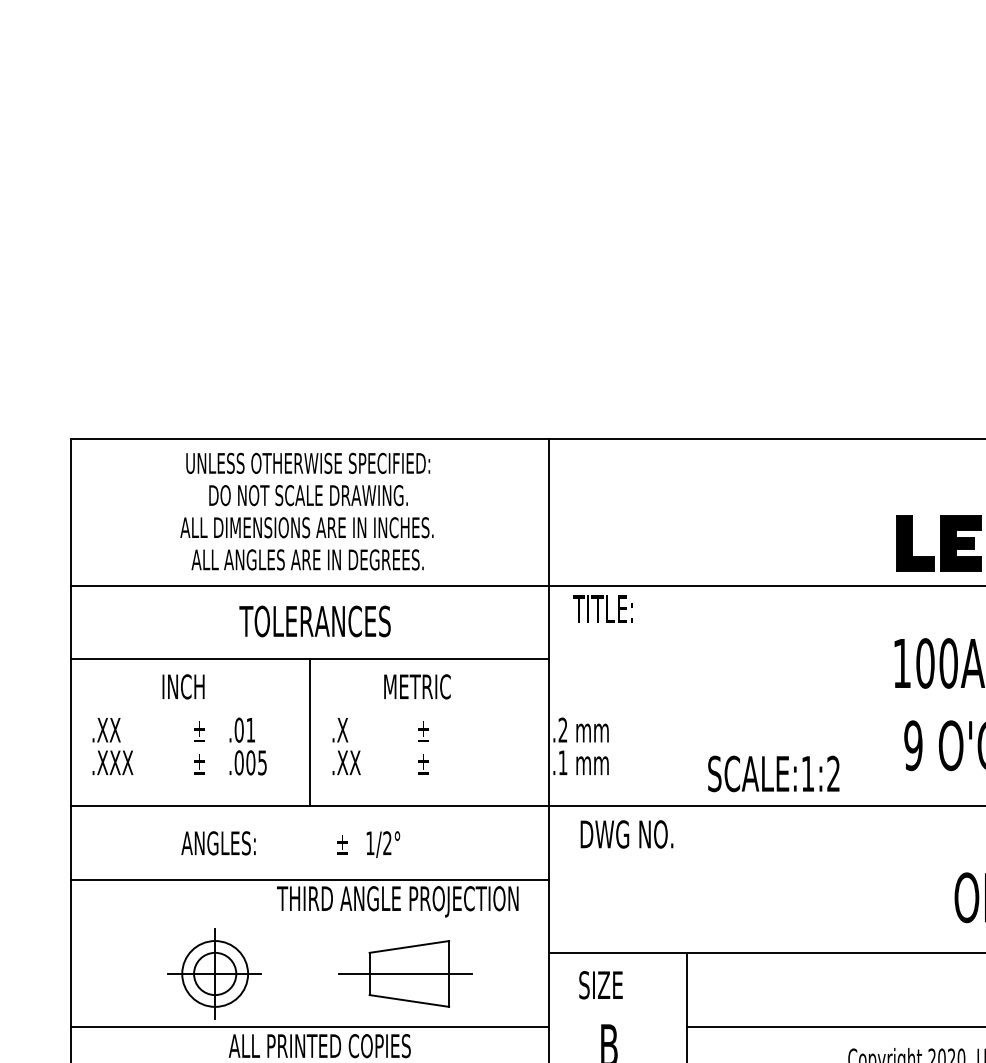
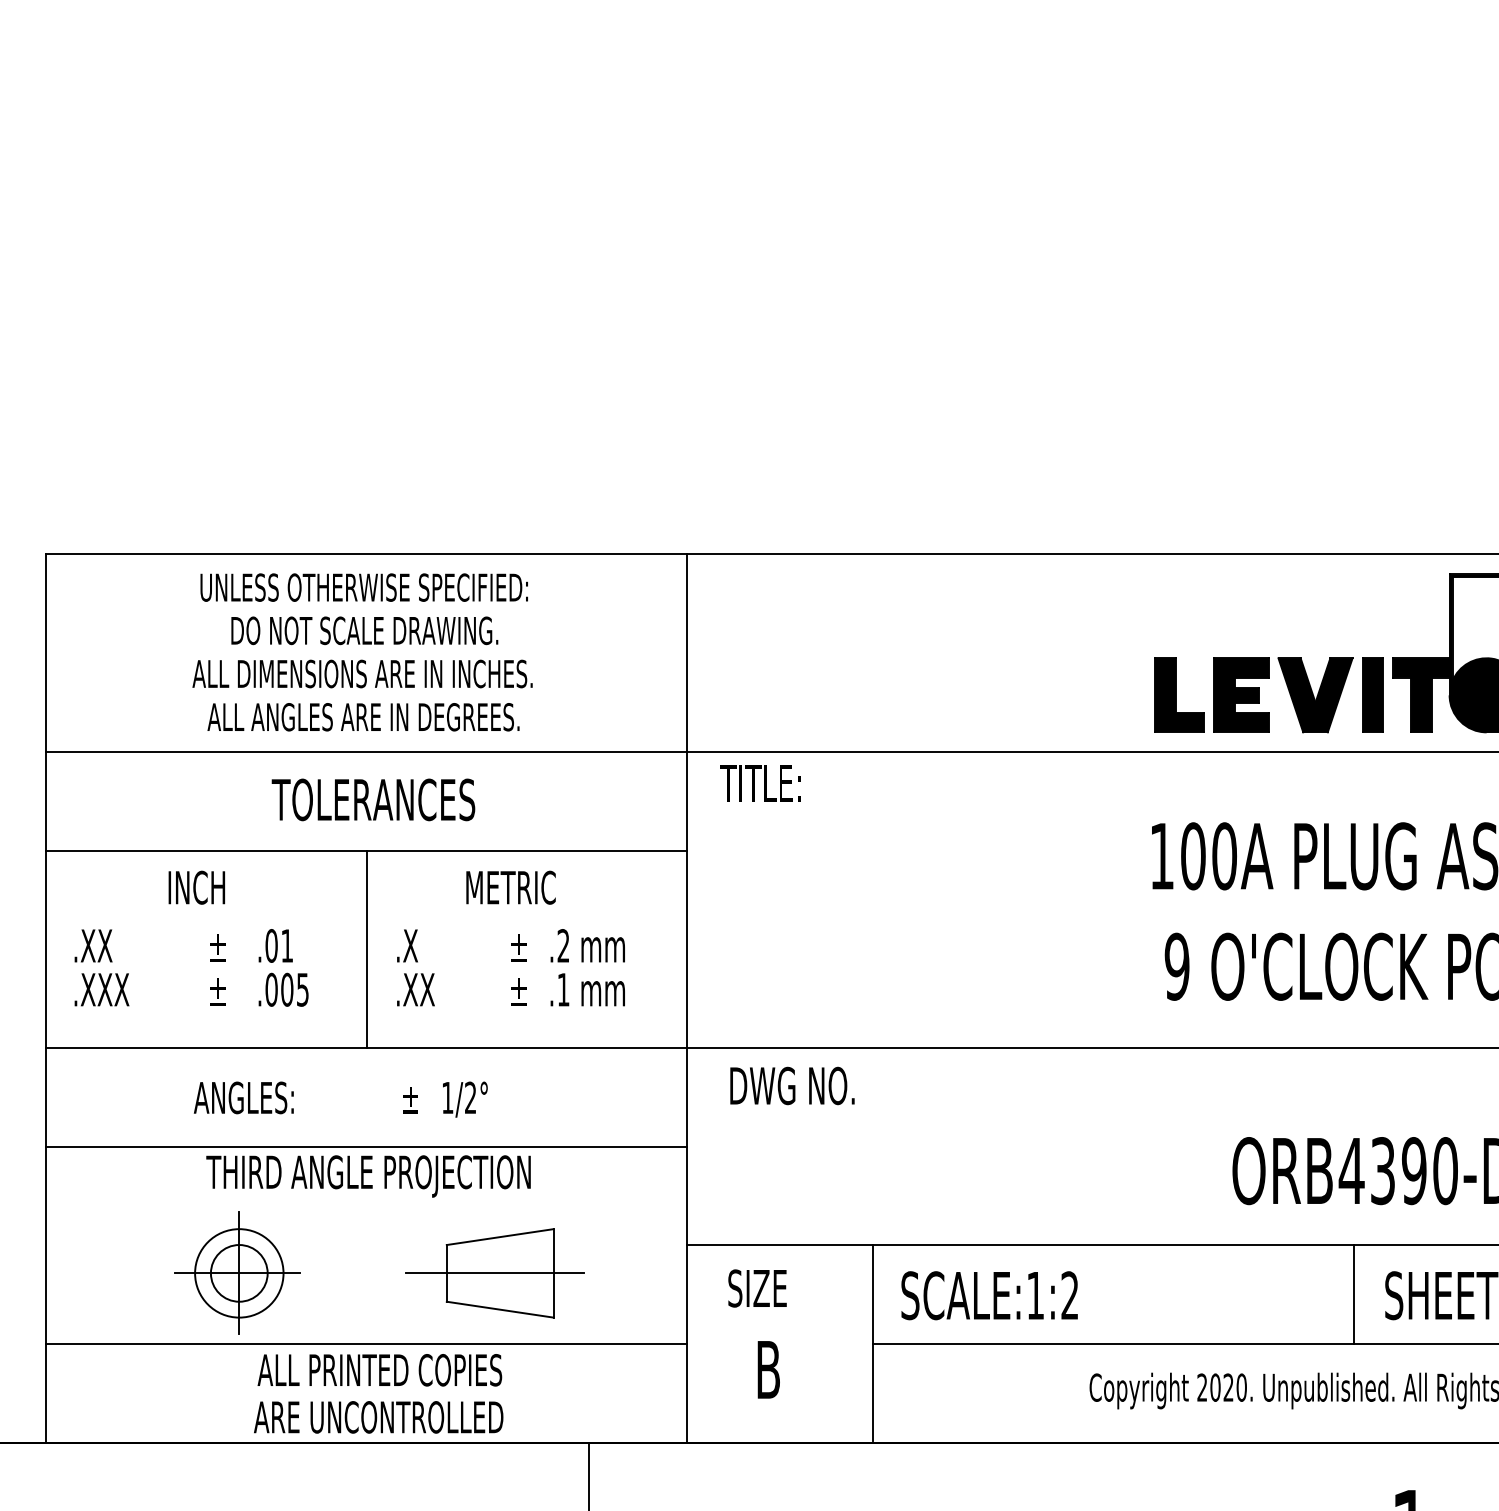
text: (580, 746) -> (587, 967), moved
text: (773, 773) -> (989, 1295), moved
text: (397, 901) -> (368, 1176), moved

